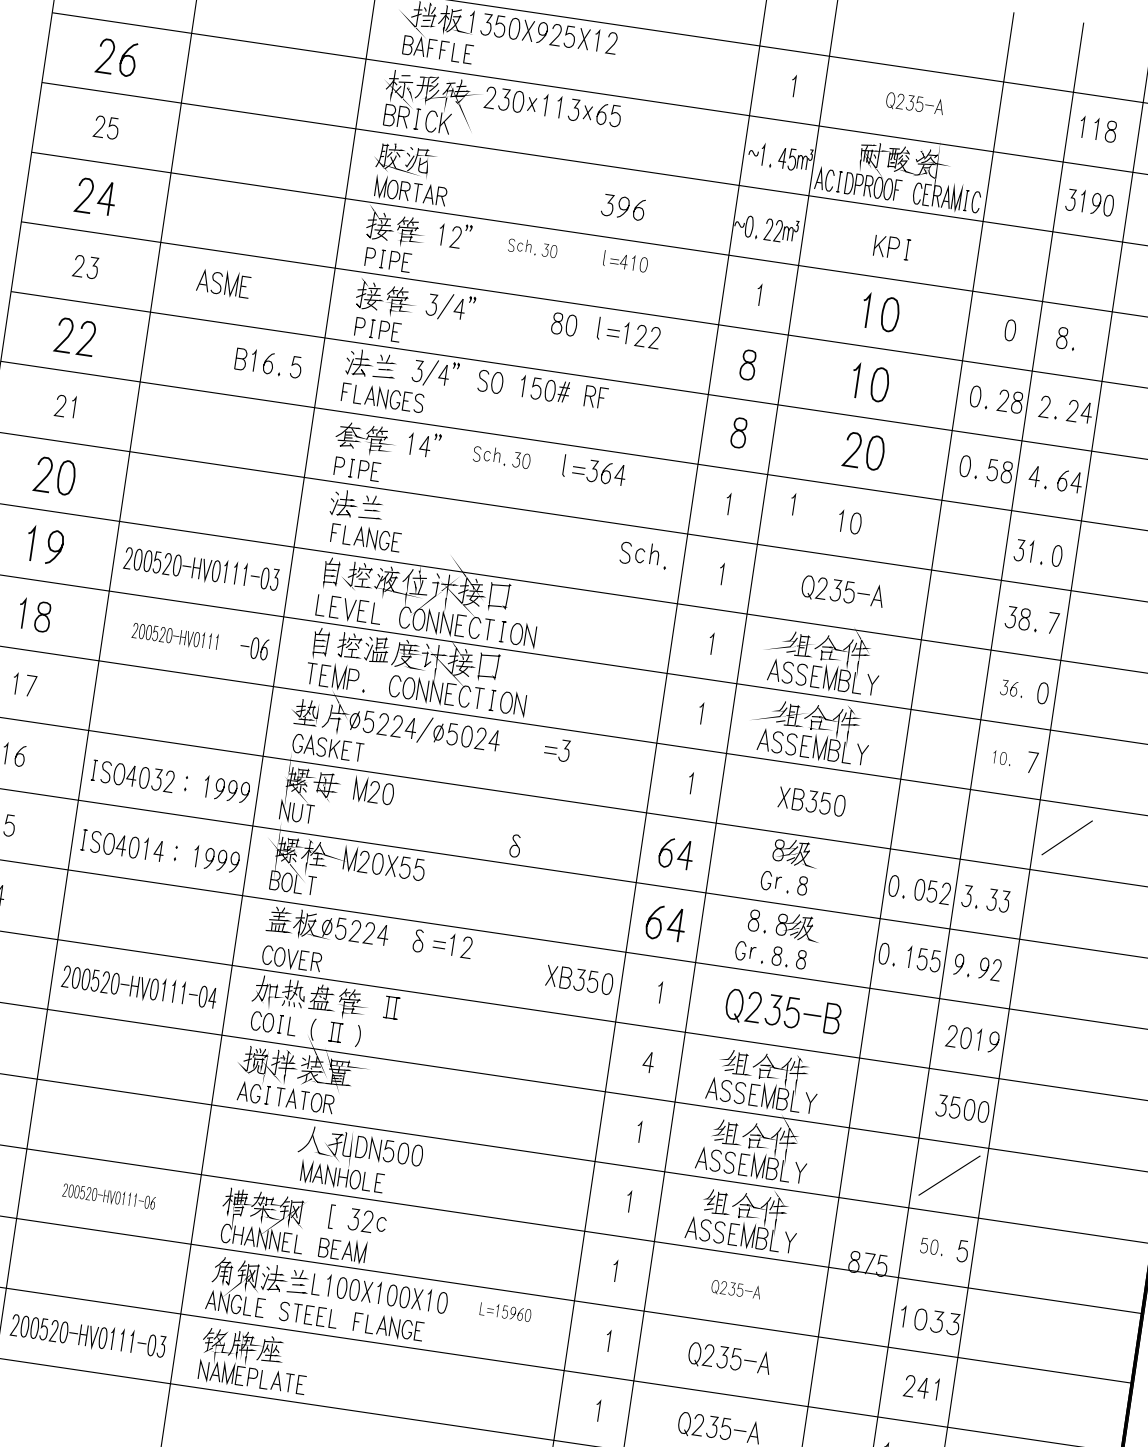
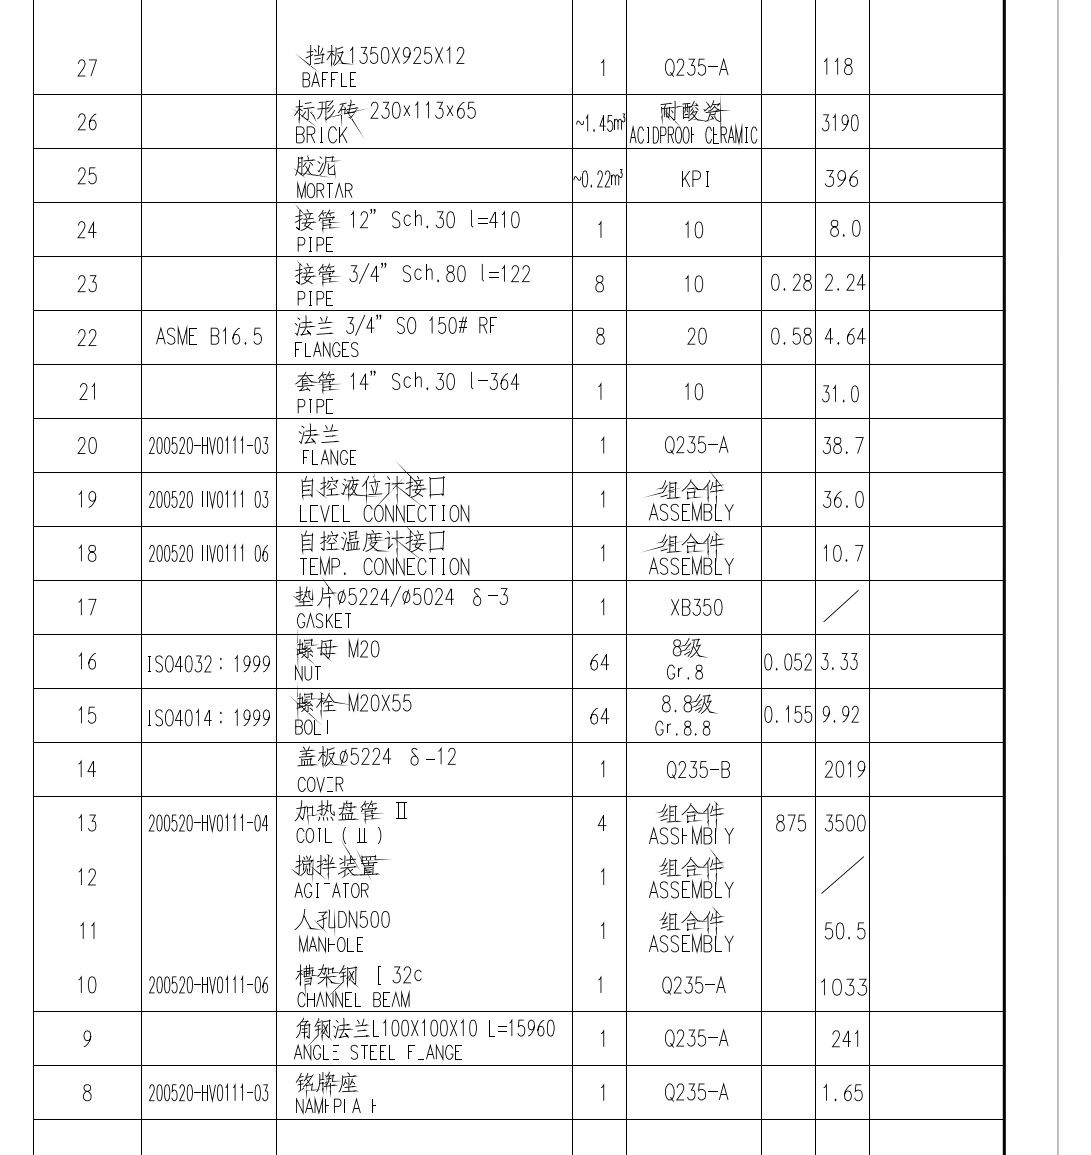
part: (115, 57) -> (86, 121), size x0.62
part: (914, 103) -> (696, 67), size x1.43
part: (95, 196) -> (86, 229), size x0.62
part: (623, 207) -> (841, 178), moved
part: (532, 248) -> (423, 219), size x1.67
part: (625, 262) -> (495, 219), size x1.43
part: (223, 283) -> (176, 335), moved
part: (881, 312) -> (694, 229), size x0.62
part: (1010, 329) -> (856, 227), moved
part: (74, 336) -> (86, 337), size x0.62
part: (748, 364) -> (599, 283), size x0.71
part: (870, 382) -> (694, 283), size x0.62
part: (739, 432) -> (600, 335), size x0.71
part: (863, 450) -> (696, 335), size x0.62
part: (501, 457) -> (423, 381), size x1.43
part: (54, 476) -> (86, 445), size x0.62
part: (211, 499) -> (208, 445), added
line: (793, 503) -> (649, 383), removed
part: (45, 544) -> (87, 498), size x0.62
part: (643, 555) -> (420, 273), moved
part: (34, 614) -> (87, 552), size x0.71
part: (174, 636) -> (195, 553), size x1.43
part: (1011, 688) -> (835, 499), size x1.43
part: (1001, 757) -> (835, 552), size x1.67
line: (1067, 837) -> (841, 605), moved
curve: (515, 845) -> (477, 596), moved
part: (675, 854) -> (599, 662), size x0.71
part: (665, 924) -> (599, 716), size x0.62
part: (579, 980) -> (540, 768), removed
part: (783, 1011) -> (698, 769), size x0.71
part: (358, 1161) -> (341, 930), moved
part: (108, 1196) -> (208, 984), size x1.67
part: (932, 1246) -> (837, 930), size x1.43
part: (867, 1263) -> (790, 822), moved
part: (735, 1289) -> (693, 985), size x1.67
part: (505, 1311) -> (521, 1027), size x1.67

